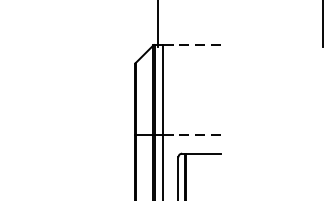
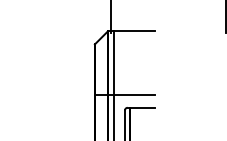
line: (191, 44) -> (134, 31), dashed -> solid
line: (191, 134) -> (134, 94), dashed -> solid

